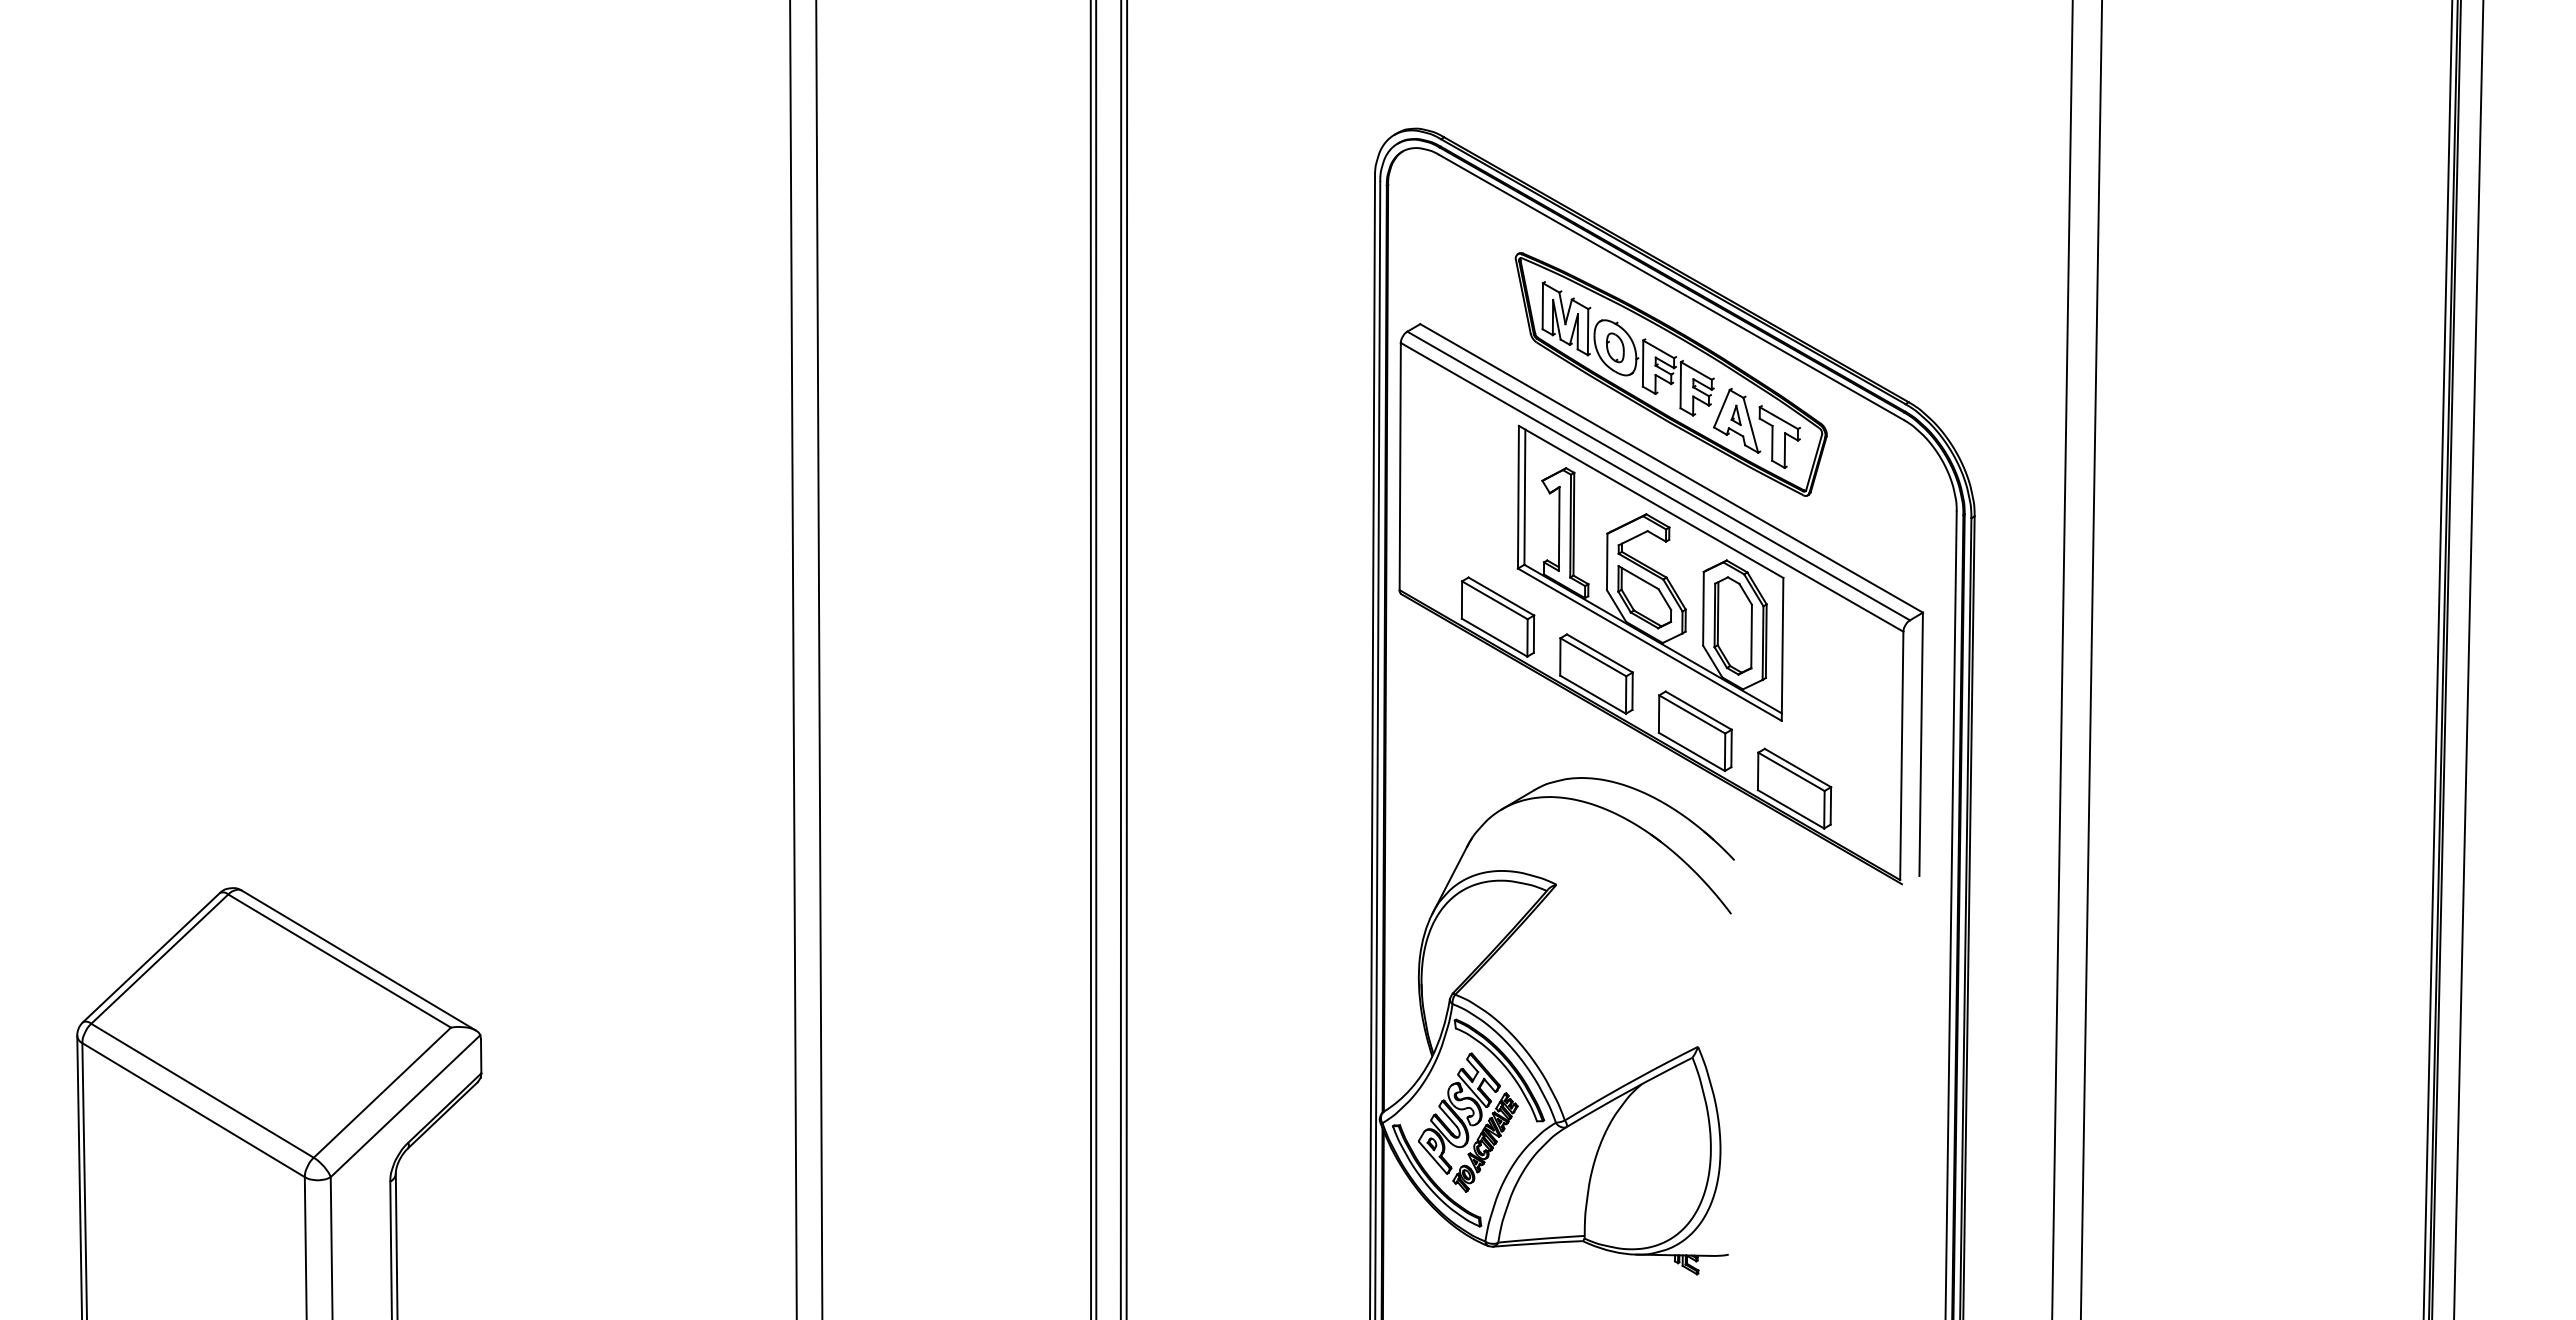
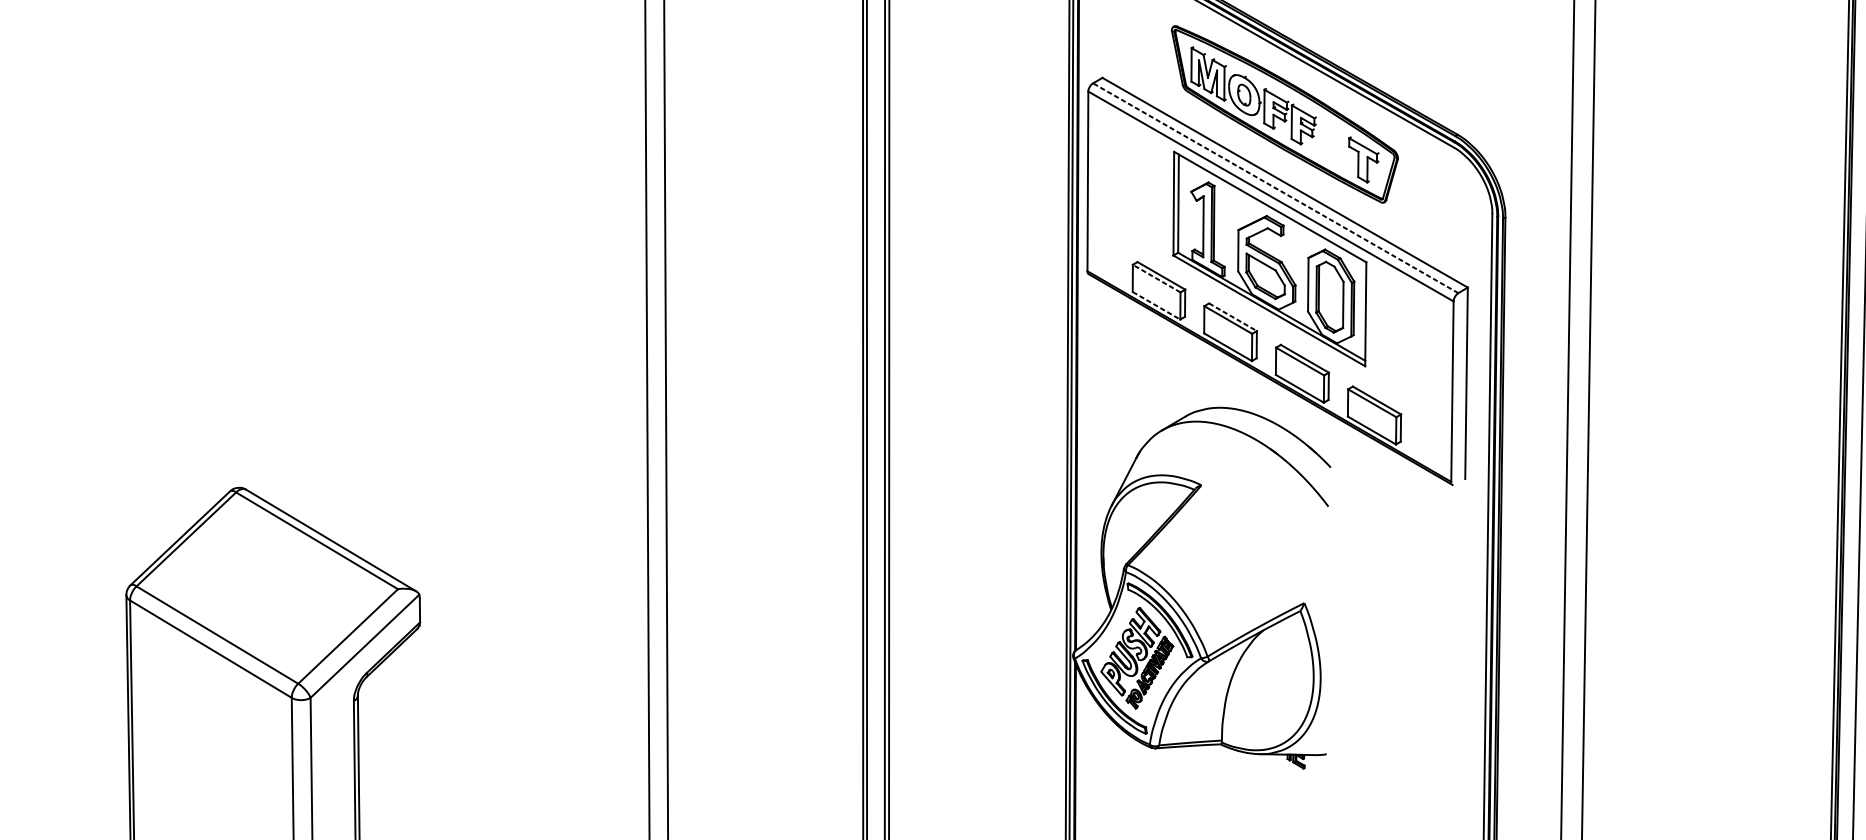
part: (1737, 420) -> (1333, 147), removed
line: (1658, 476) -> (1275, 188), solid -> dashed
line: (1494, 600) -> (1156, 278), solid -> dashed
line: (1494, 637) -> (1156, 305), solid -> dashed
line: (1600, 653) -> (1233, 317), solid -> dashed

